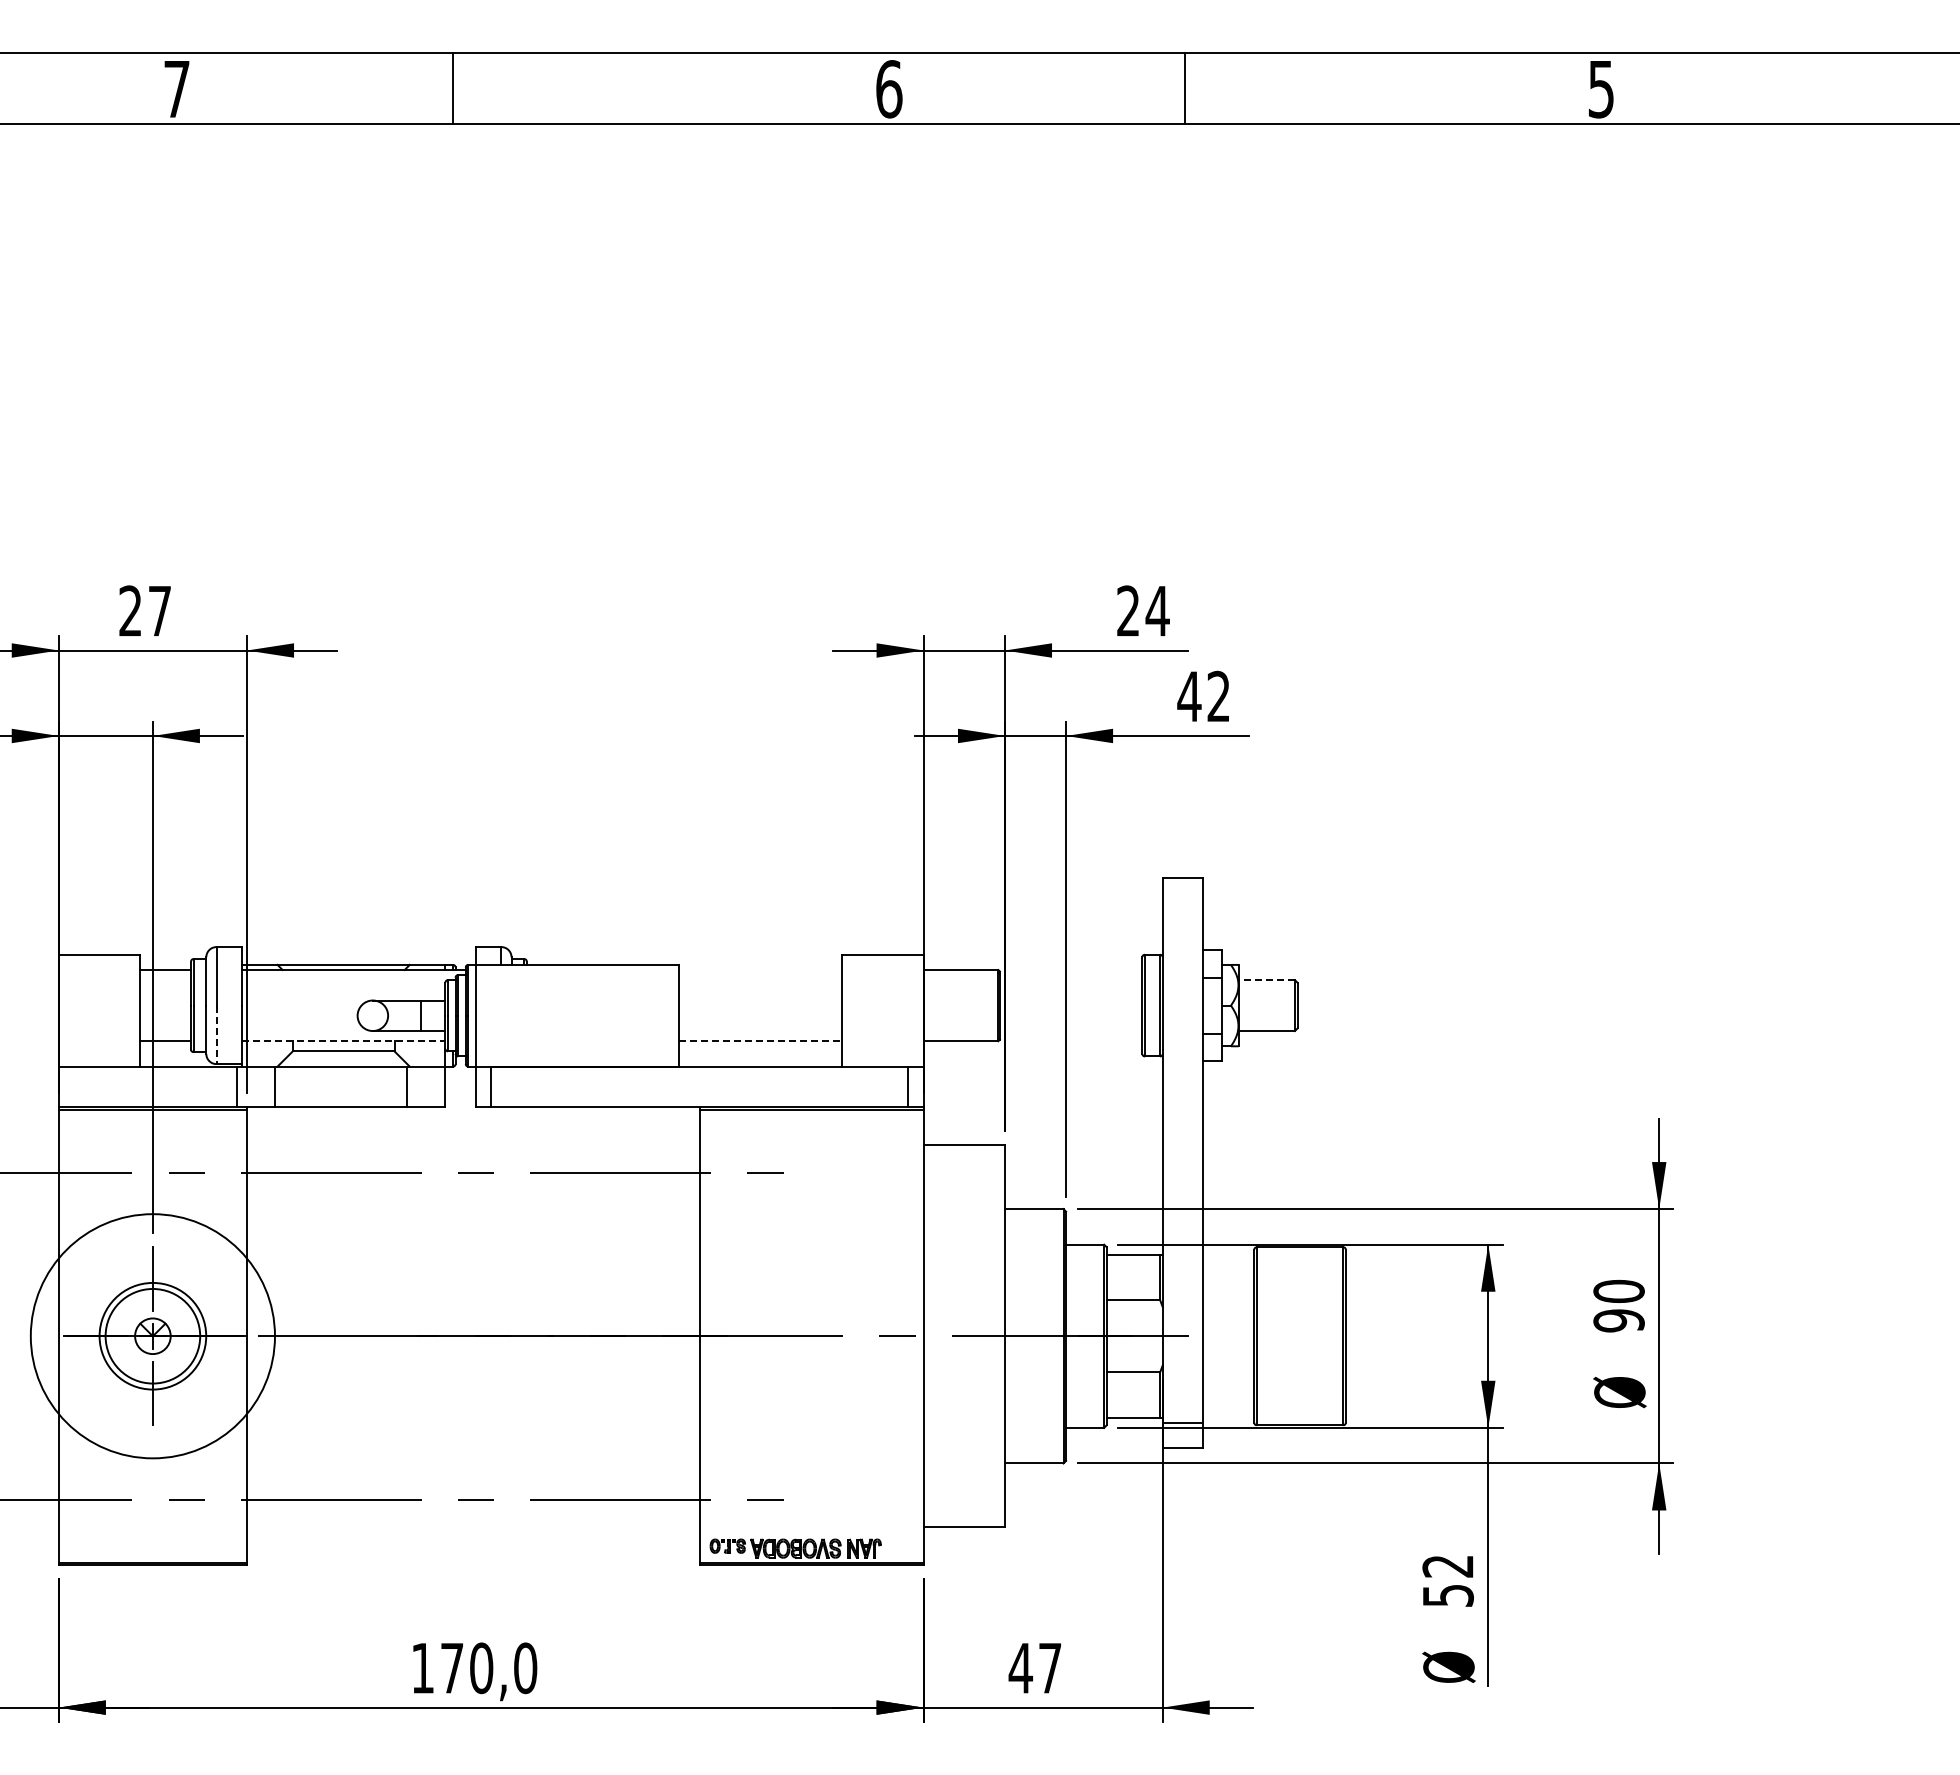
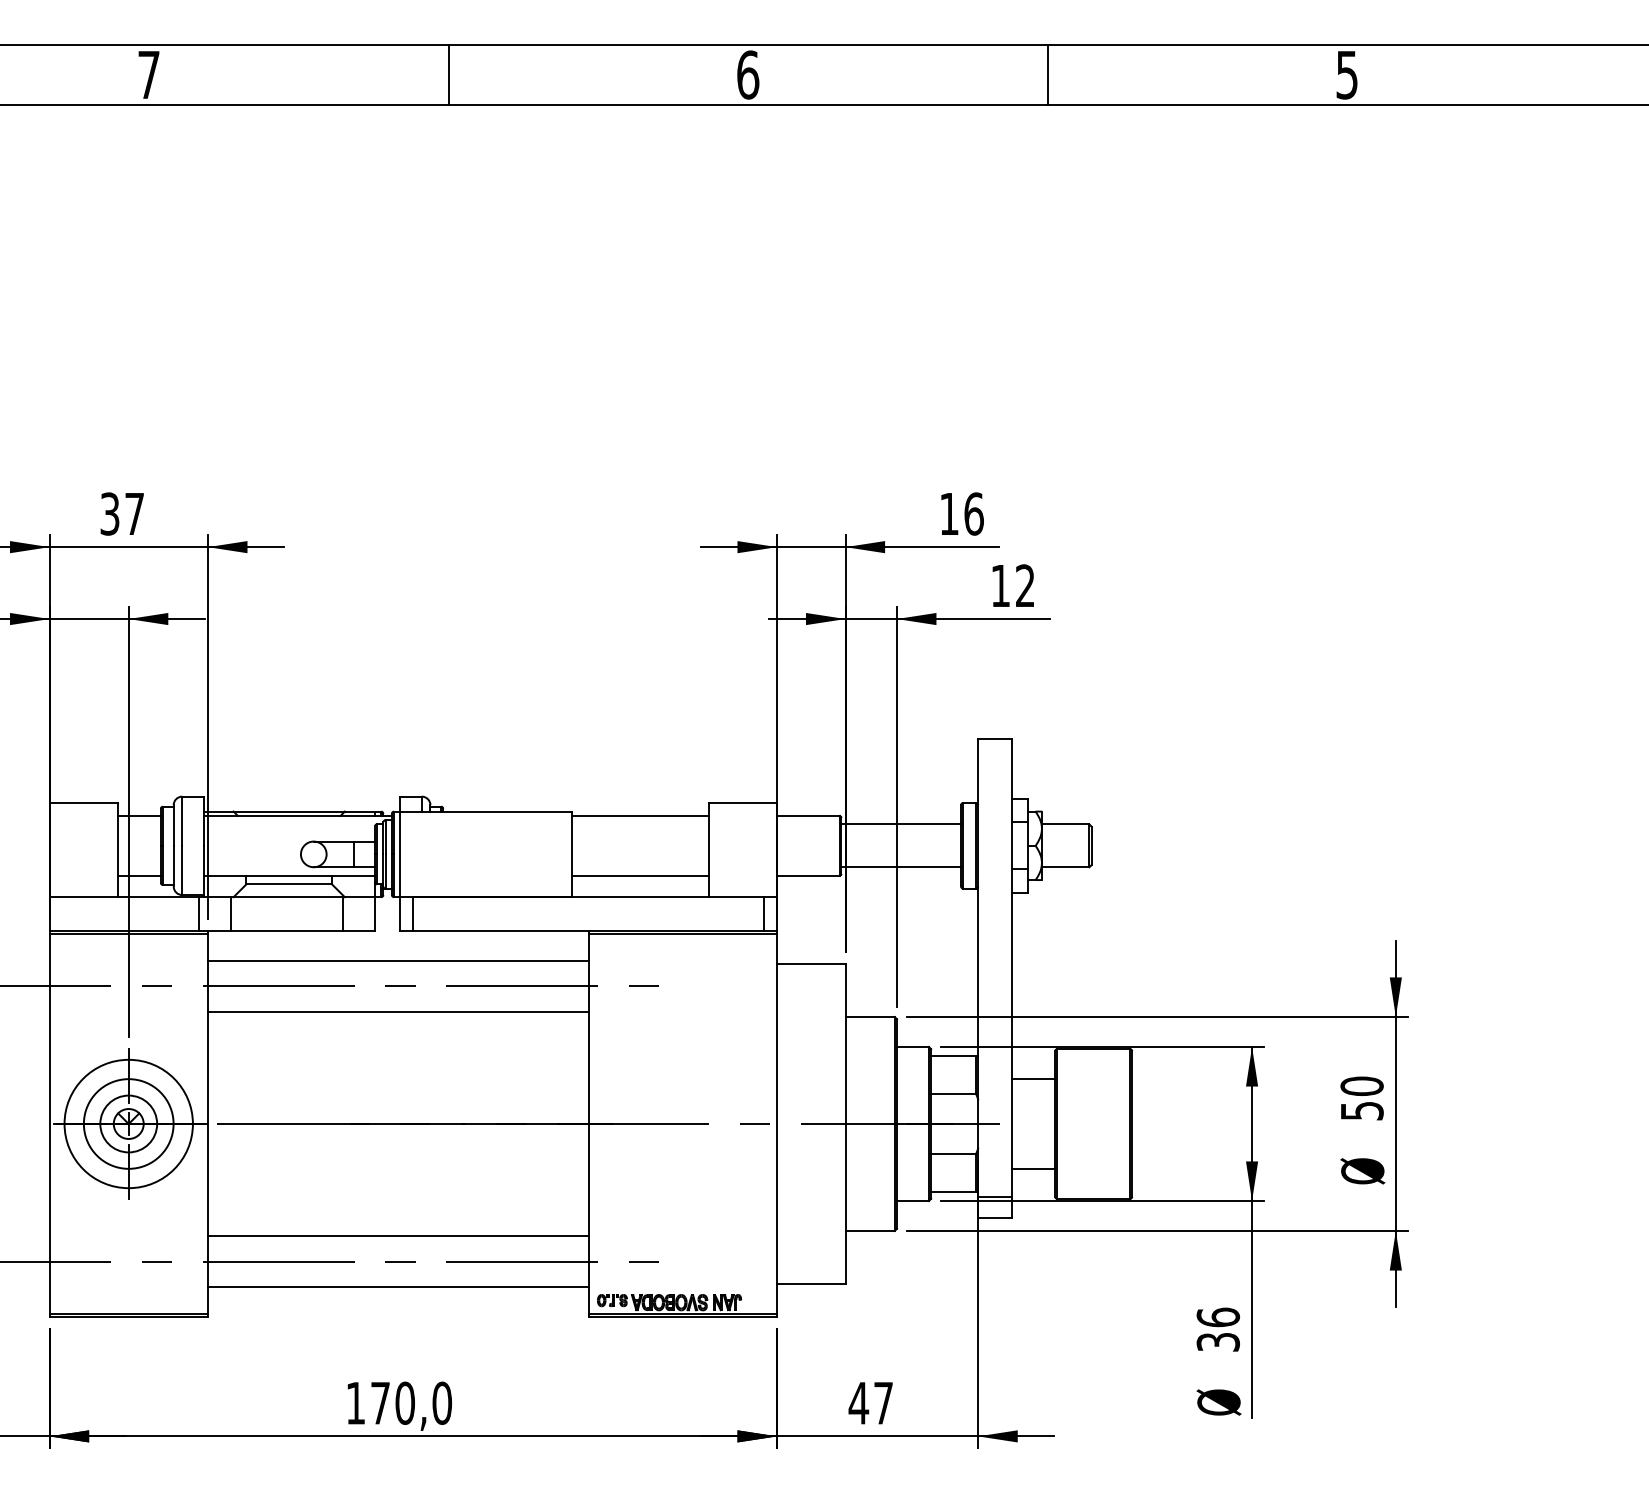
line: (452, 88) -> (448, 74), moved
line: (1184, 88) -> (1047, 74), moved
text: (130, 610) -> (109, 513), 27 -> 37
text: (1143, 610) -> (962, 513), 24 -> 16
text: (1189, 696) -> (1000, 585), 42 -> 12
line: (760, 969) -> (639, 815), added
line: (1070, 980) -> (900, 824), added
line: (1266, 980) -> (1065, 824), dashed -> solid
line: (1070, 1031) -> (900, 867), added
line: (216, 1035) -> (182, 870), dashed -> solid
line: (343, 1041) -> (289, 876), dashed -> solid
line: (761, 1041) -> (640, 876), dashed -> solid
line: (473, 1142) -> (398, 961), added
line: (473, 1203) -> (398, 1012), added
line: (1228, 1282) -> (1033, 1078), added
text: (1618, 1320) -> (1361, 1110), 90 -> 50
circle: (152, 1335) -> (128, 1123), size x0.62
circle: (152, 1336) -> (128, 1124), size x0.71
line: (1228, 1389) -> (1033, 1168), added
line: (473, 1469) -> (398, 1236), added
line: (473, 1530) -> (398, 1287), added
text: (1447, 1580) -> (1217, 1329), 52 -> 36

